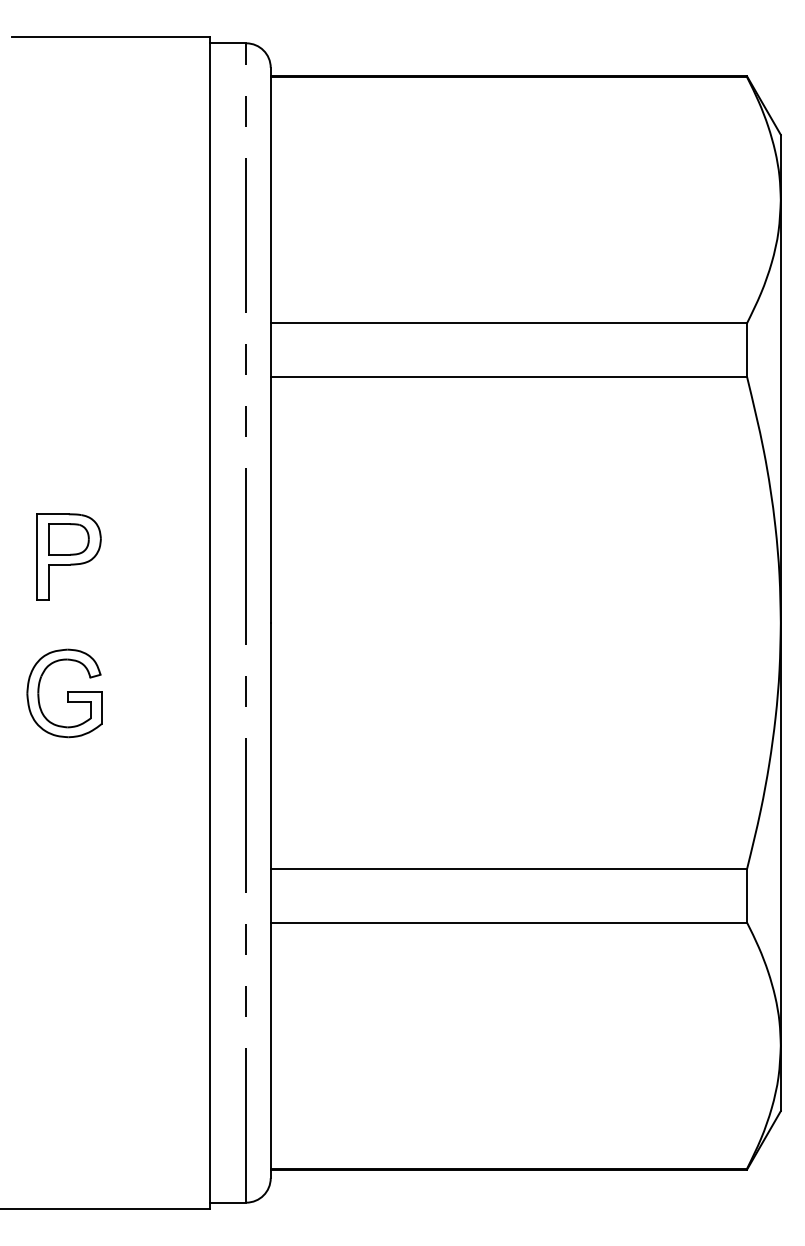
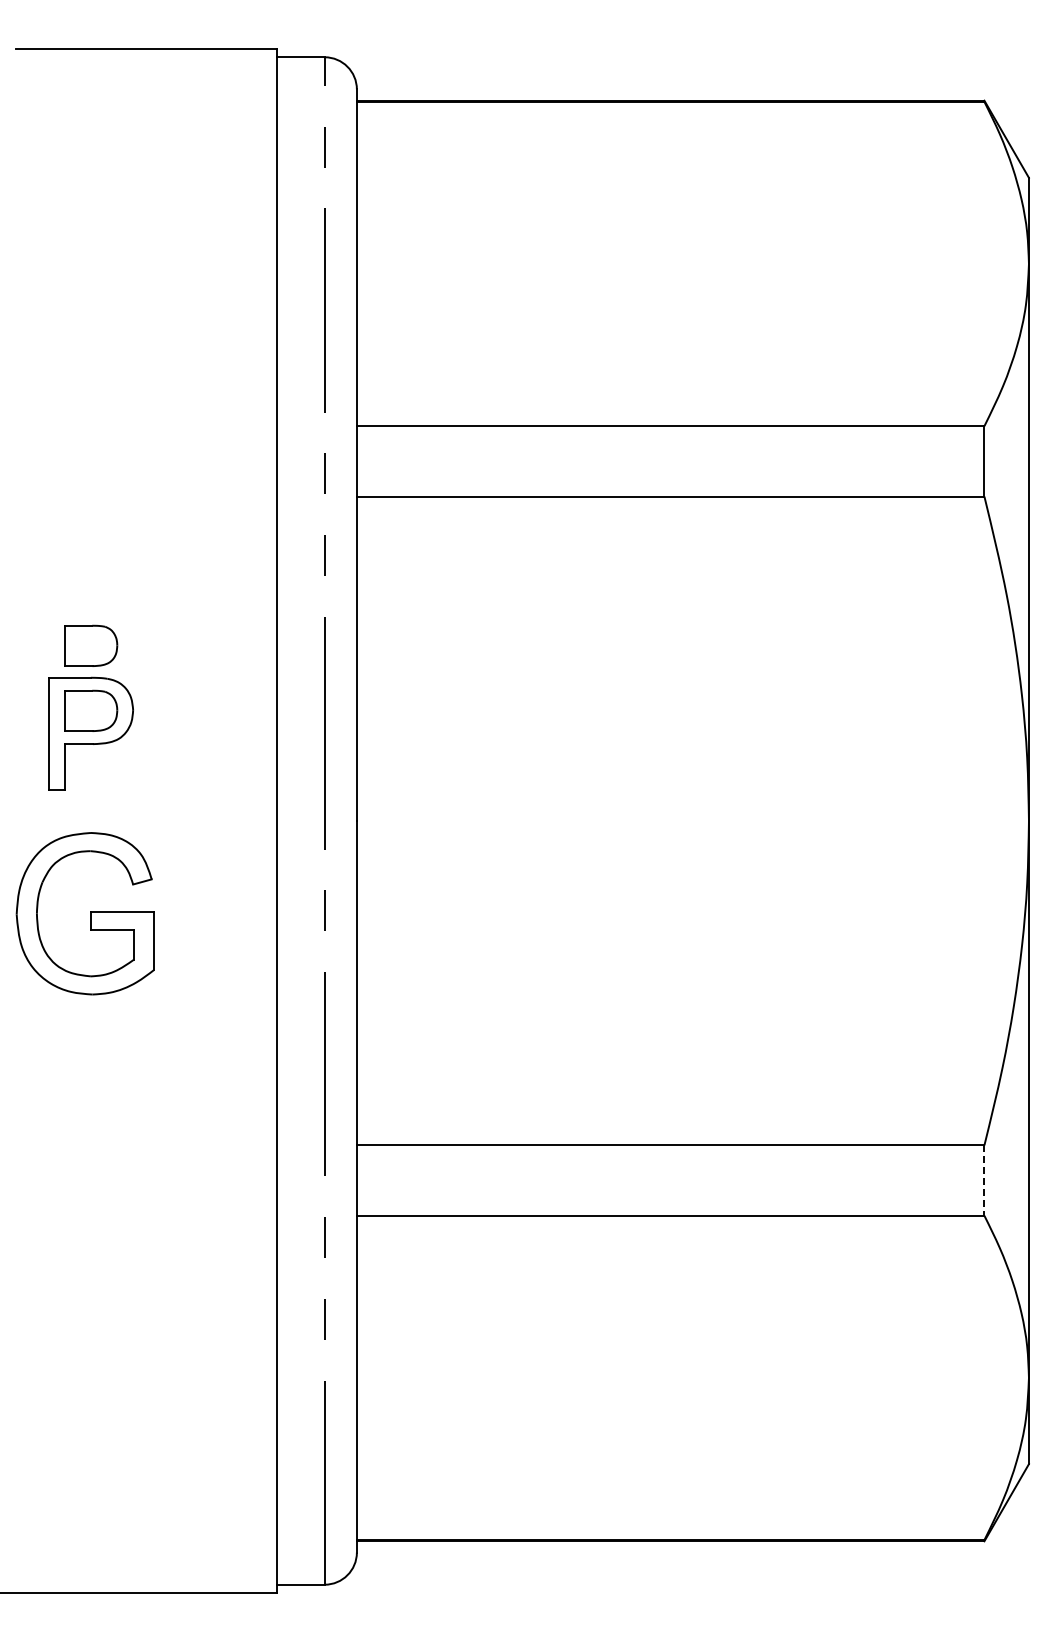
part: (69, 489) -> (91, 645), added
part: (63, 693) -> (84, 913), size x1.4
line: (747, 896) -> (984, 1181), solid -> dashed

